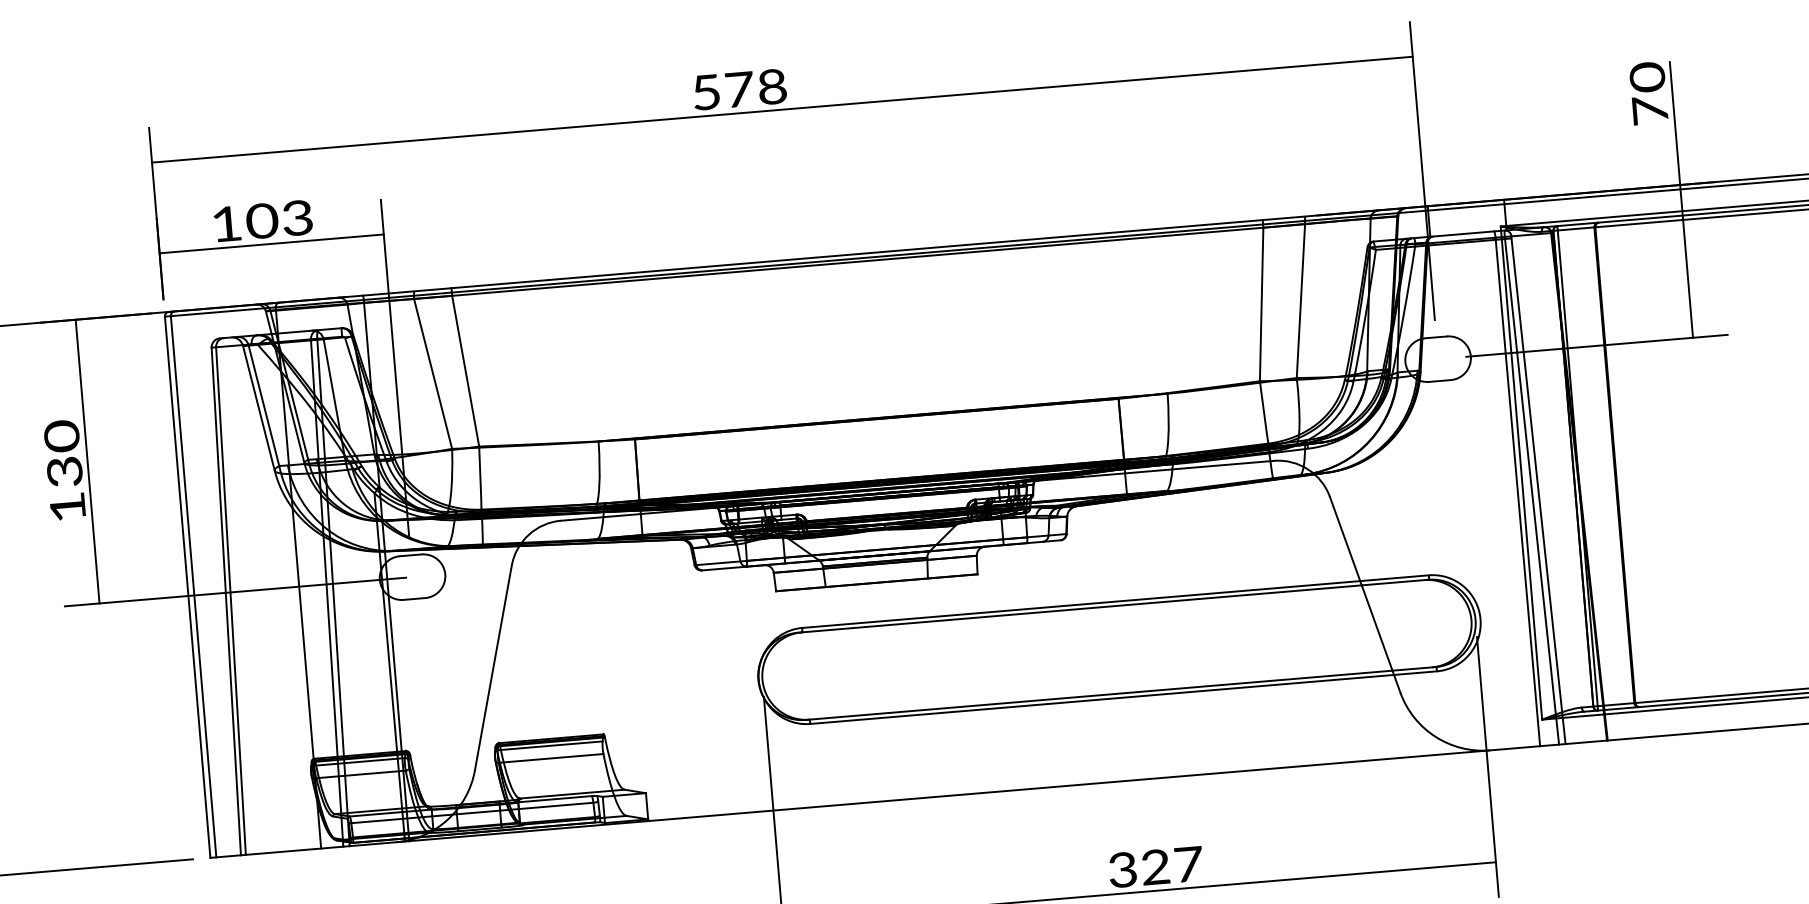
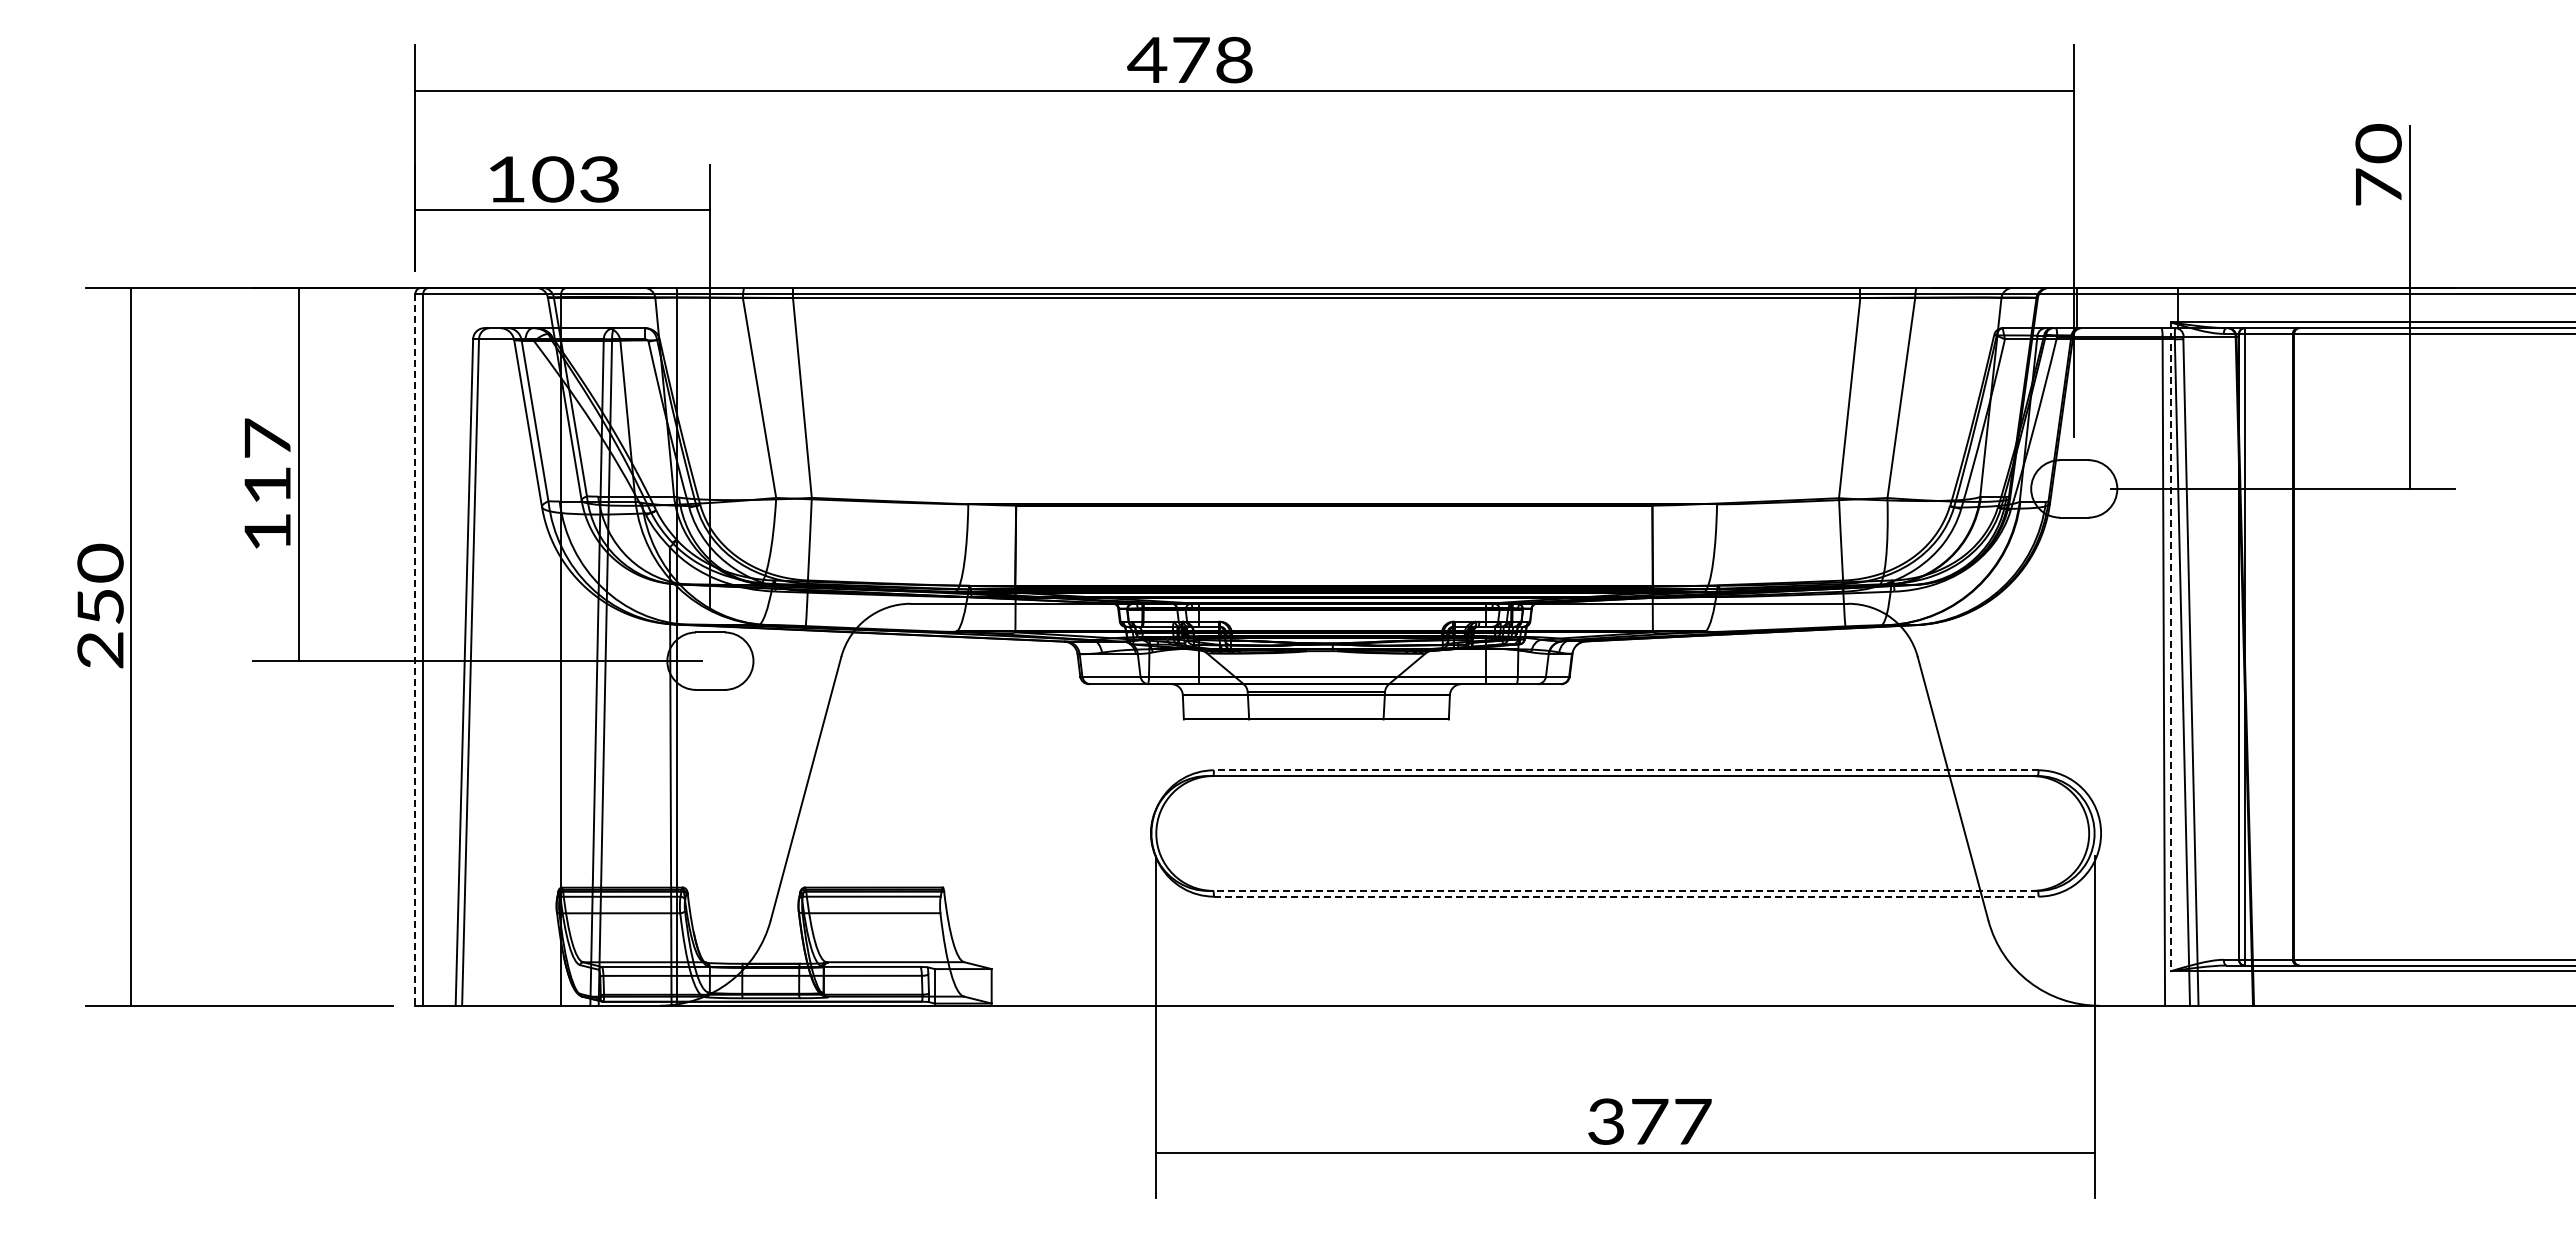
text: (706, 92) -> (1147, 60), 578 -> 478
text: (63, 453) -> (267, 461), 130 -> 117
line: (1521, 473) -> (2170, 647), solid -> dashed
line: (187, 587) -> (415, 650), solid -> dashed
line: (1115, 601) -> (1625, 770), solid -> dashed
line: (1121, 693) -> (1624, 890), solid -> dashed
line: (1123, 697) -> (1626, 896), solid -> dashed
text: (1155, 867) -> (1649, 1121), 327 -> 377

